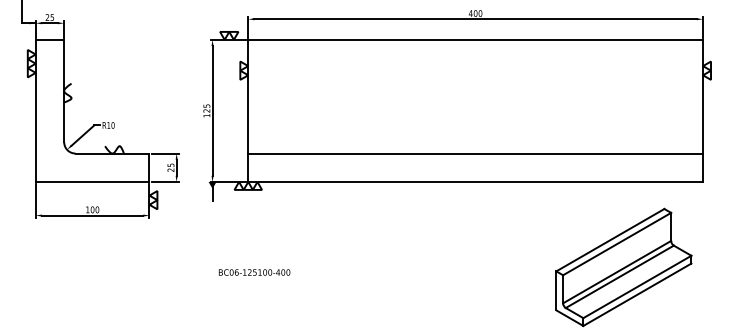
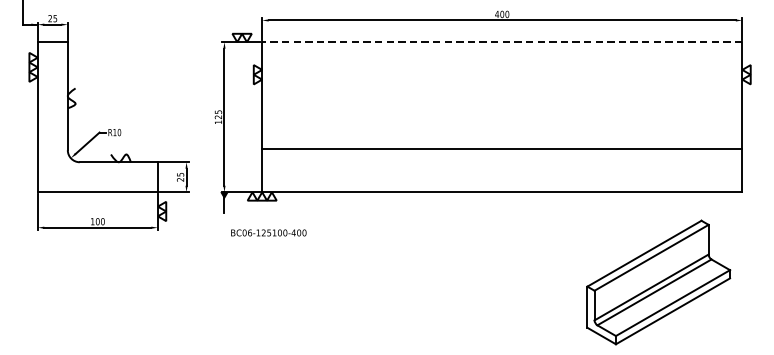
line: (475, 39) -> (502, 41), solid -> dashed
line: (475, 153) -> (502, 148), moved
text: (254, 272) -> (268, 232), moved

